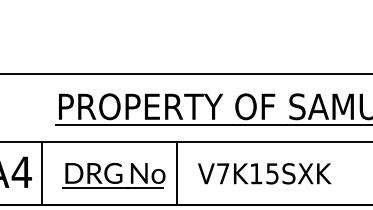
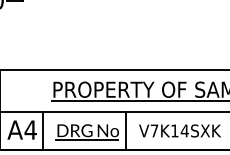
text: (271, 173) -> (184, 130), V7K15SXK -> V7K14SXK

